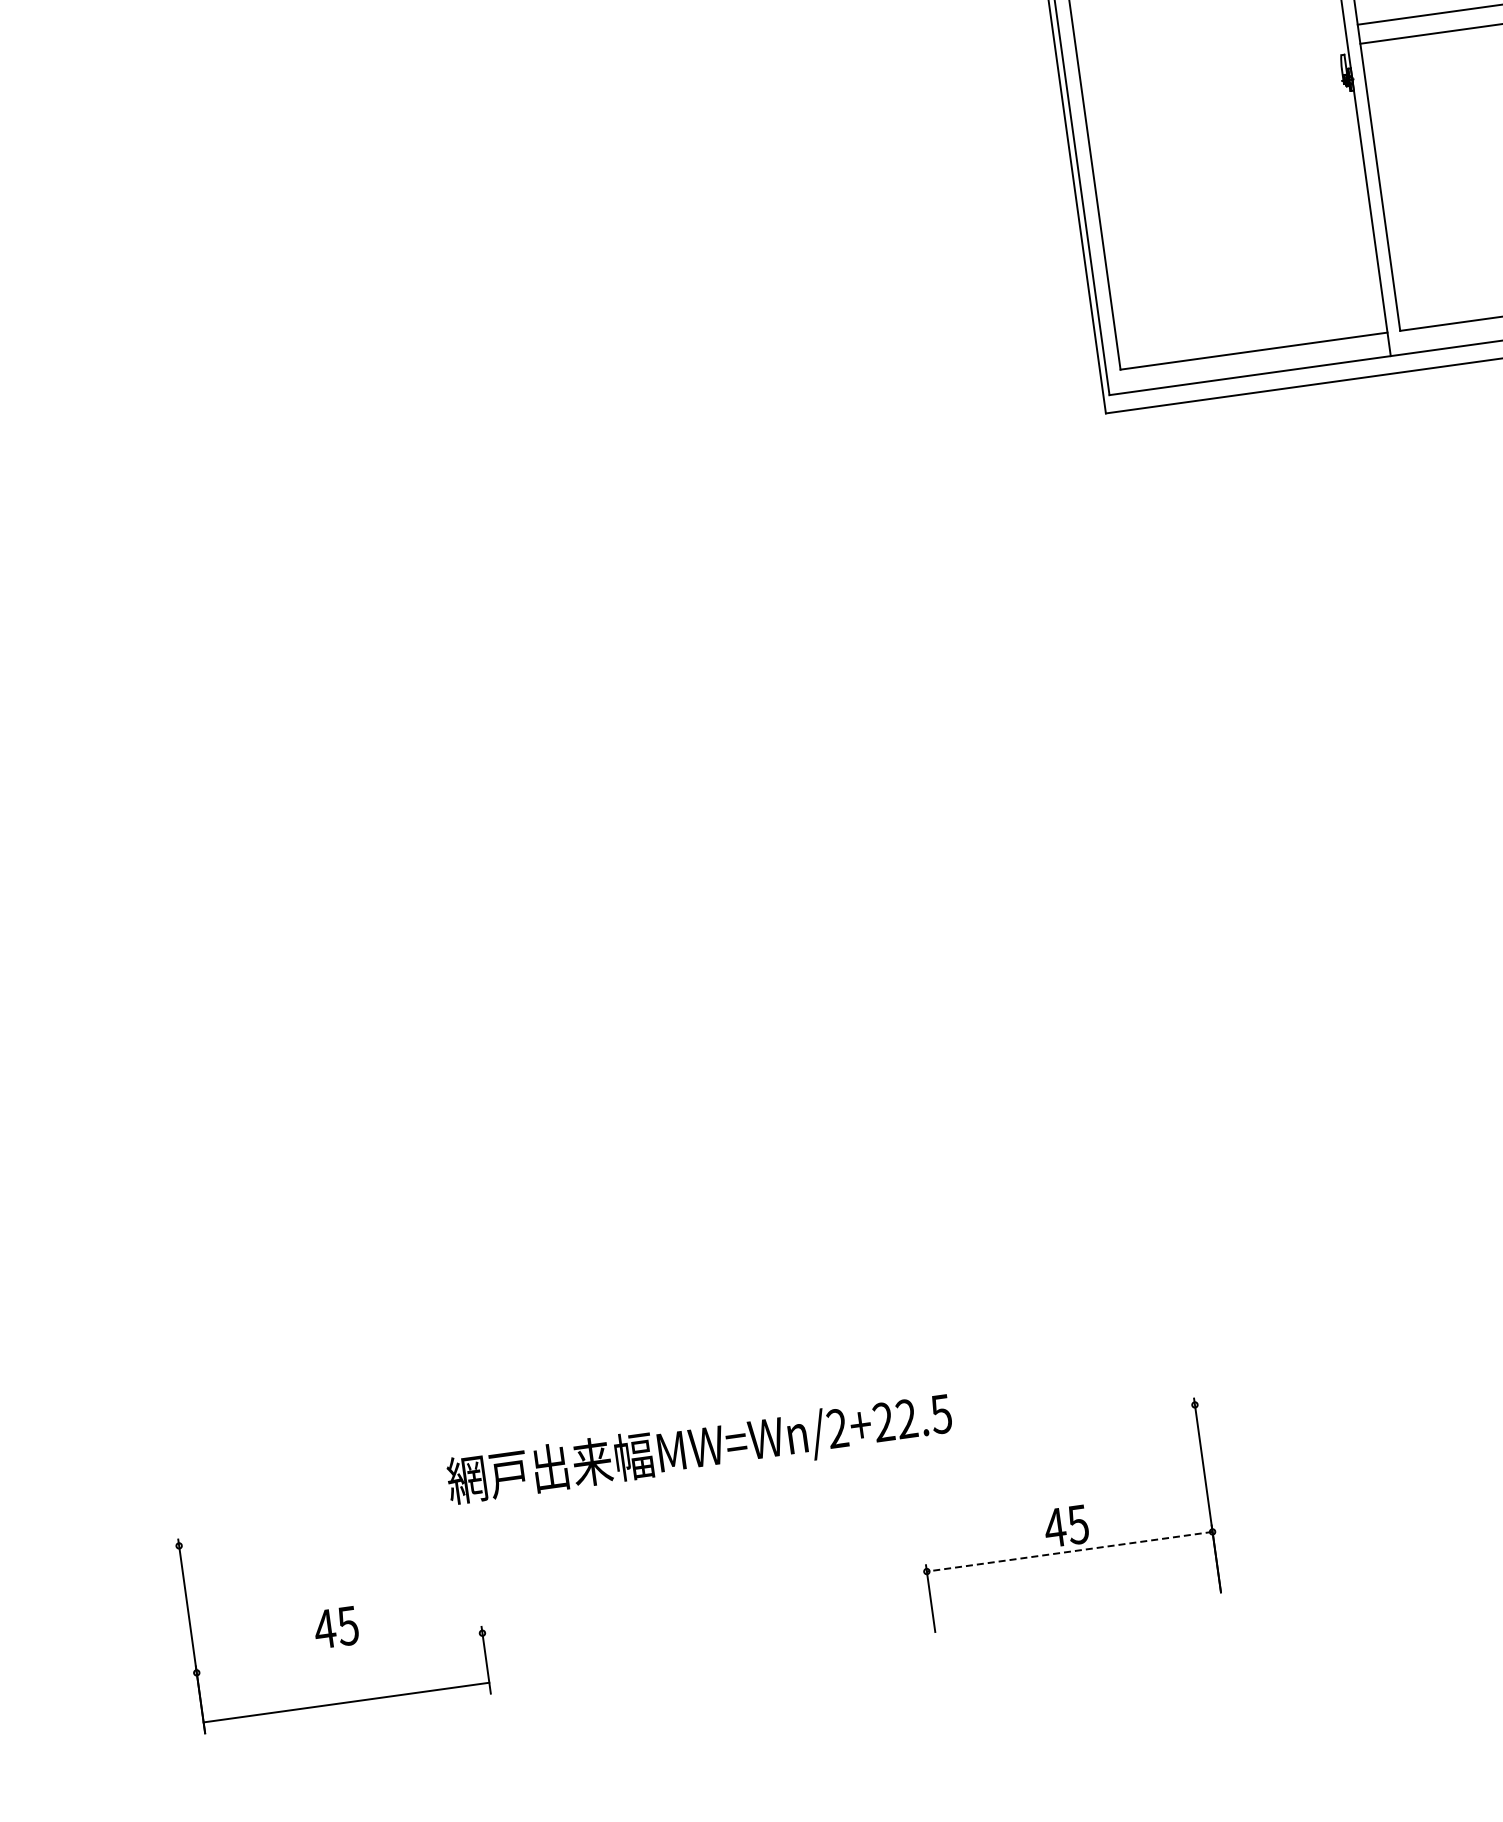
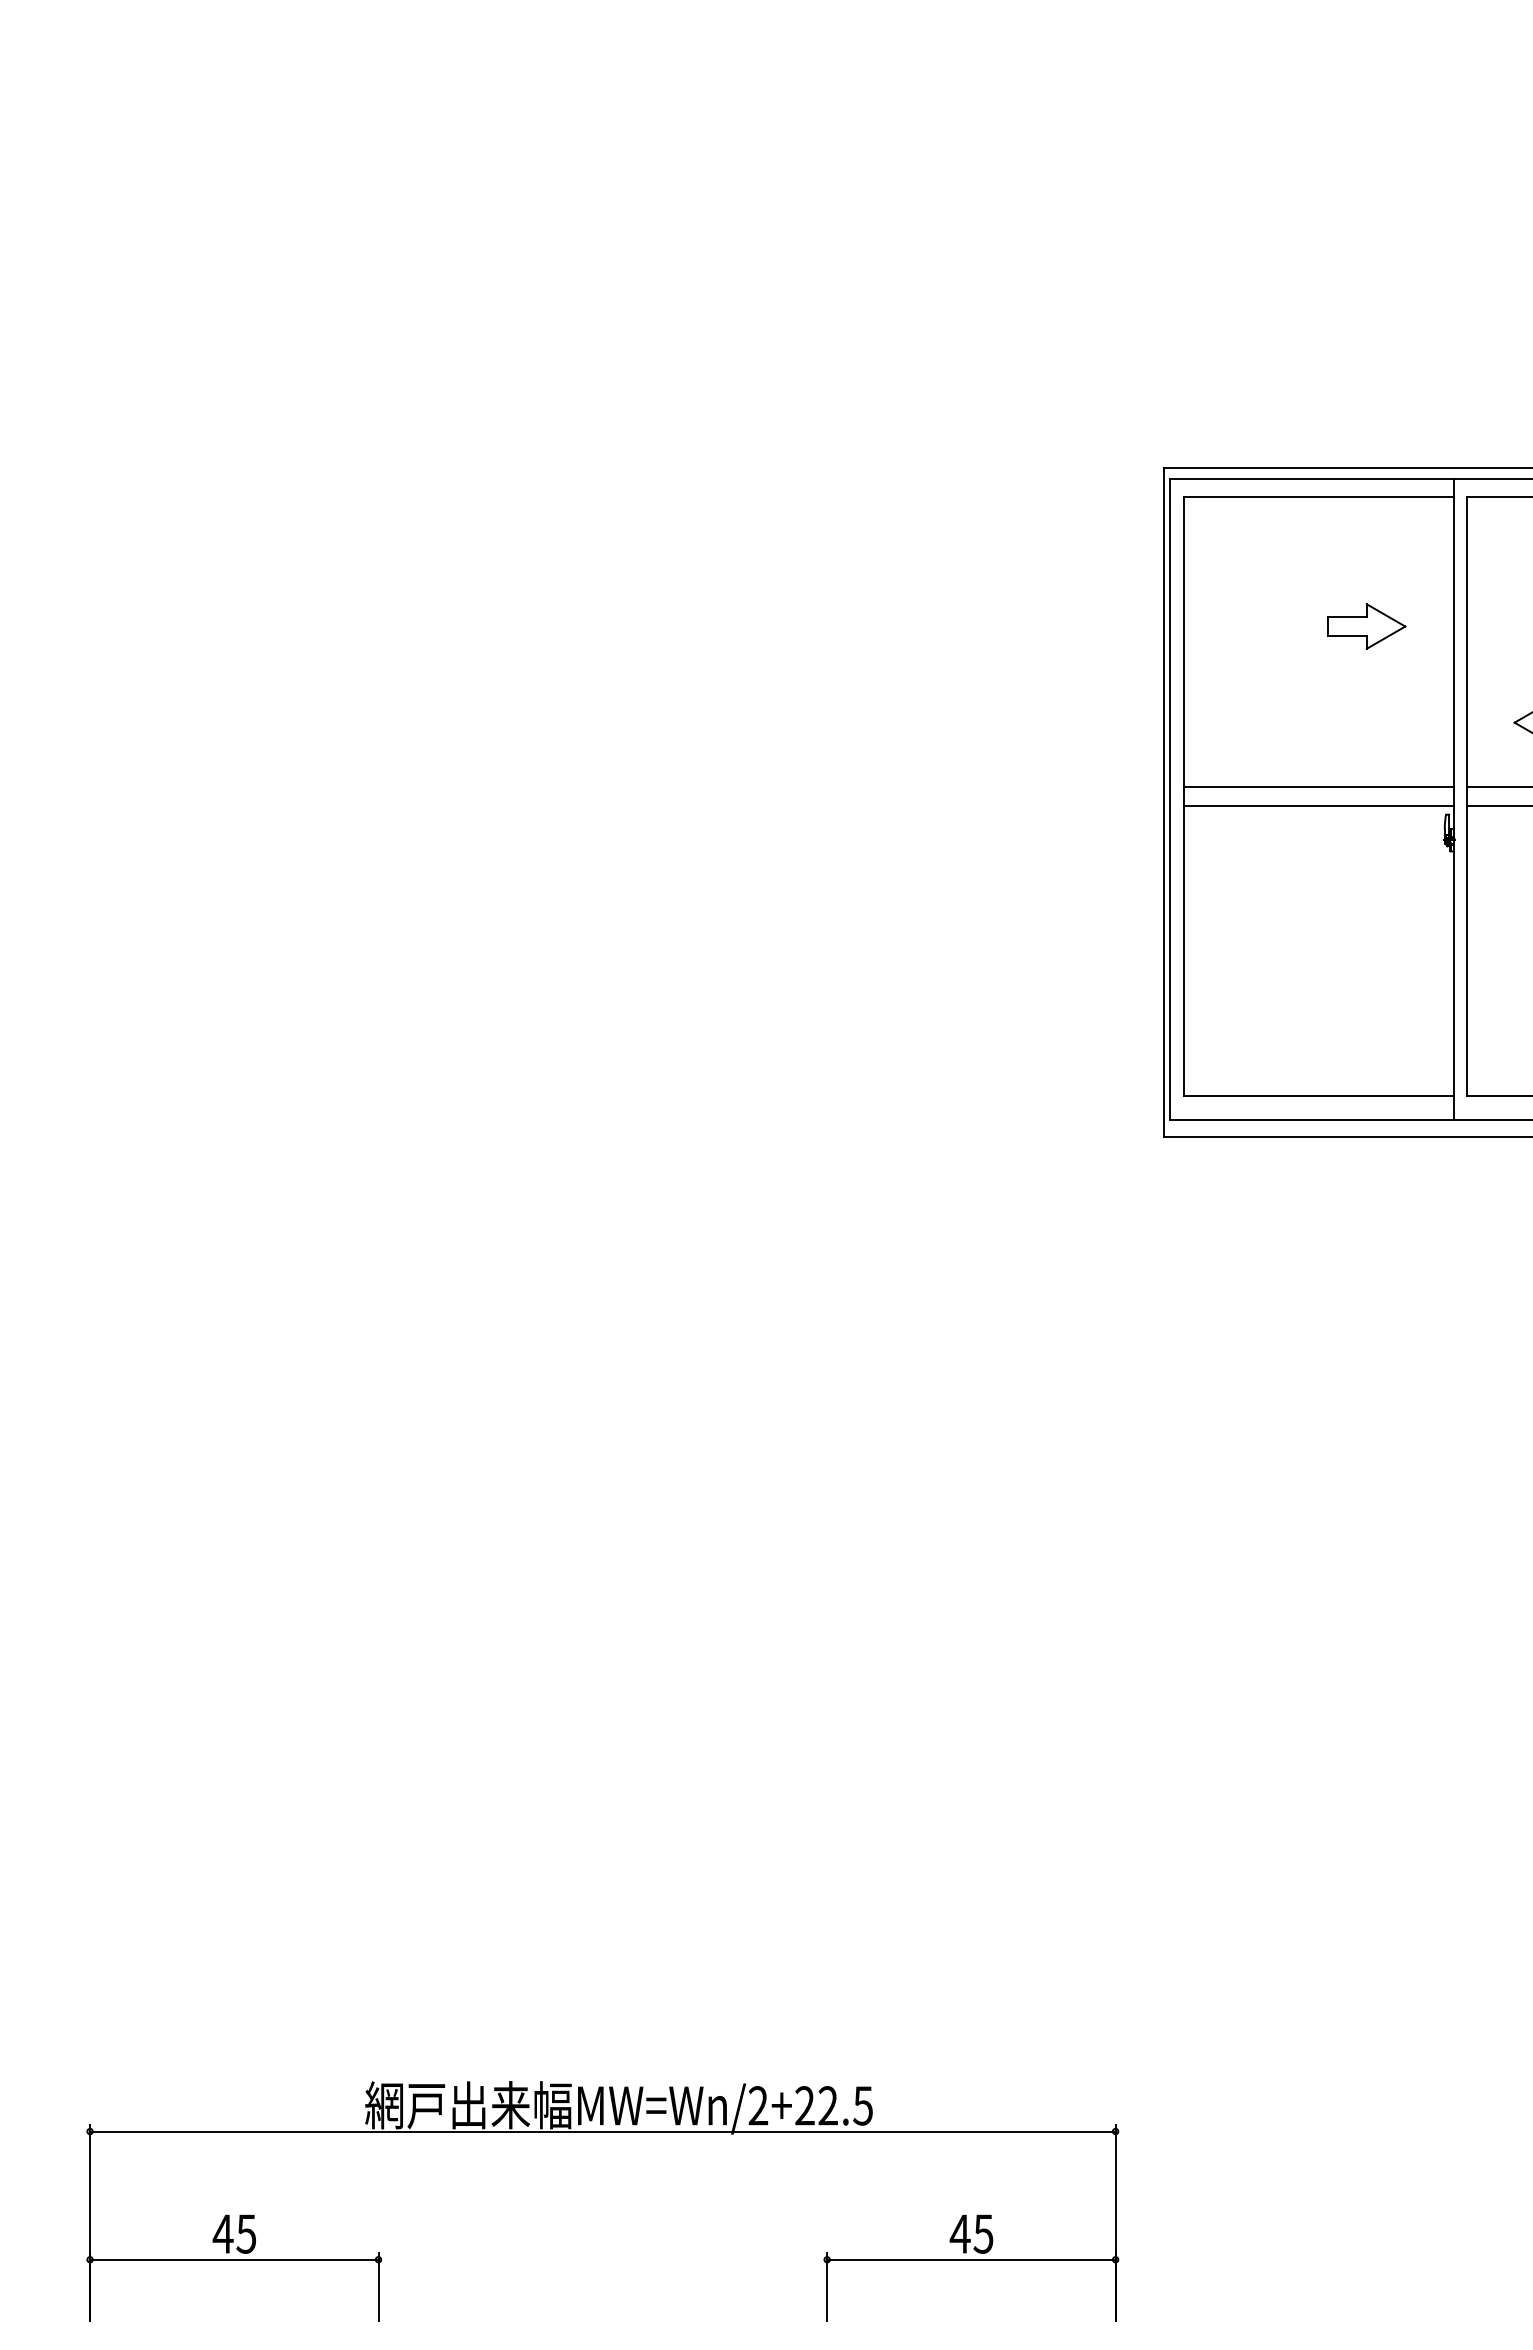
line: (1211, 44) -> (1318, 786), added
line: (1213, 64) -> (1318, 806), added
line: (686, 1475) -> (602, 2131), added
line: (1068, 1551) -> (970, 2259), dashed -> solid
line: (346, 1702) -> (234, 2259), moved

